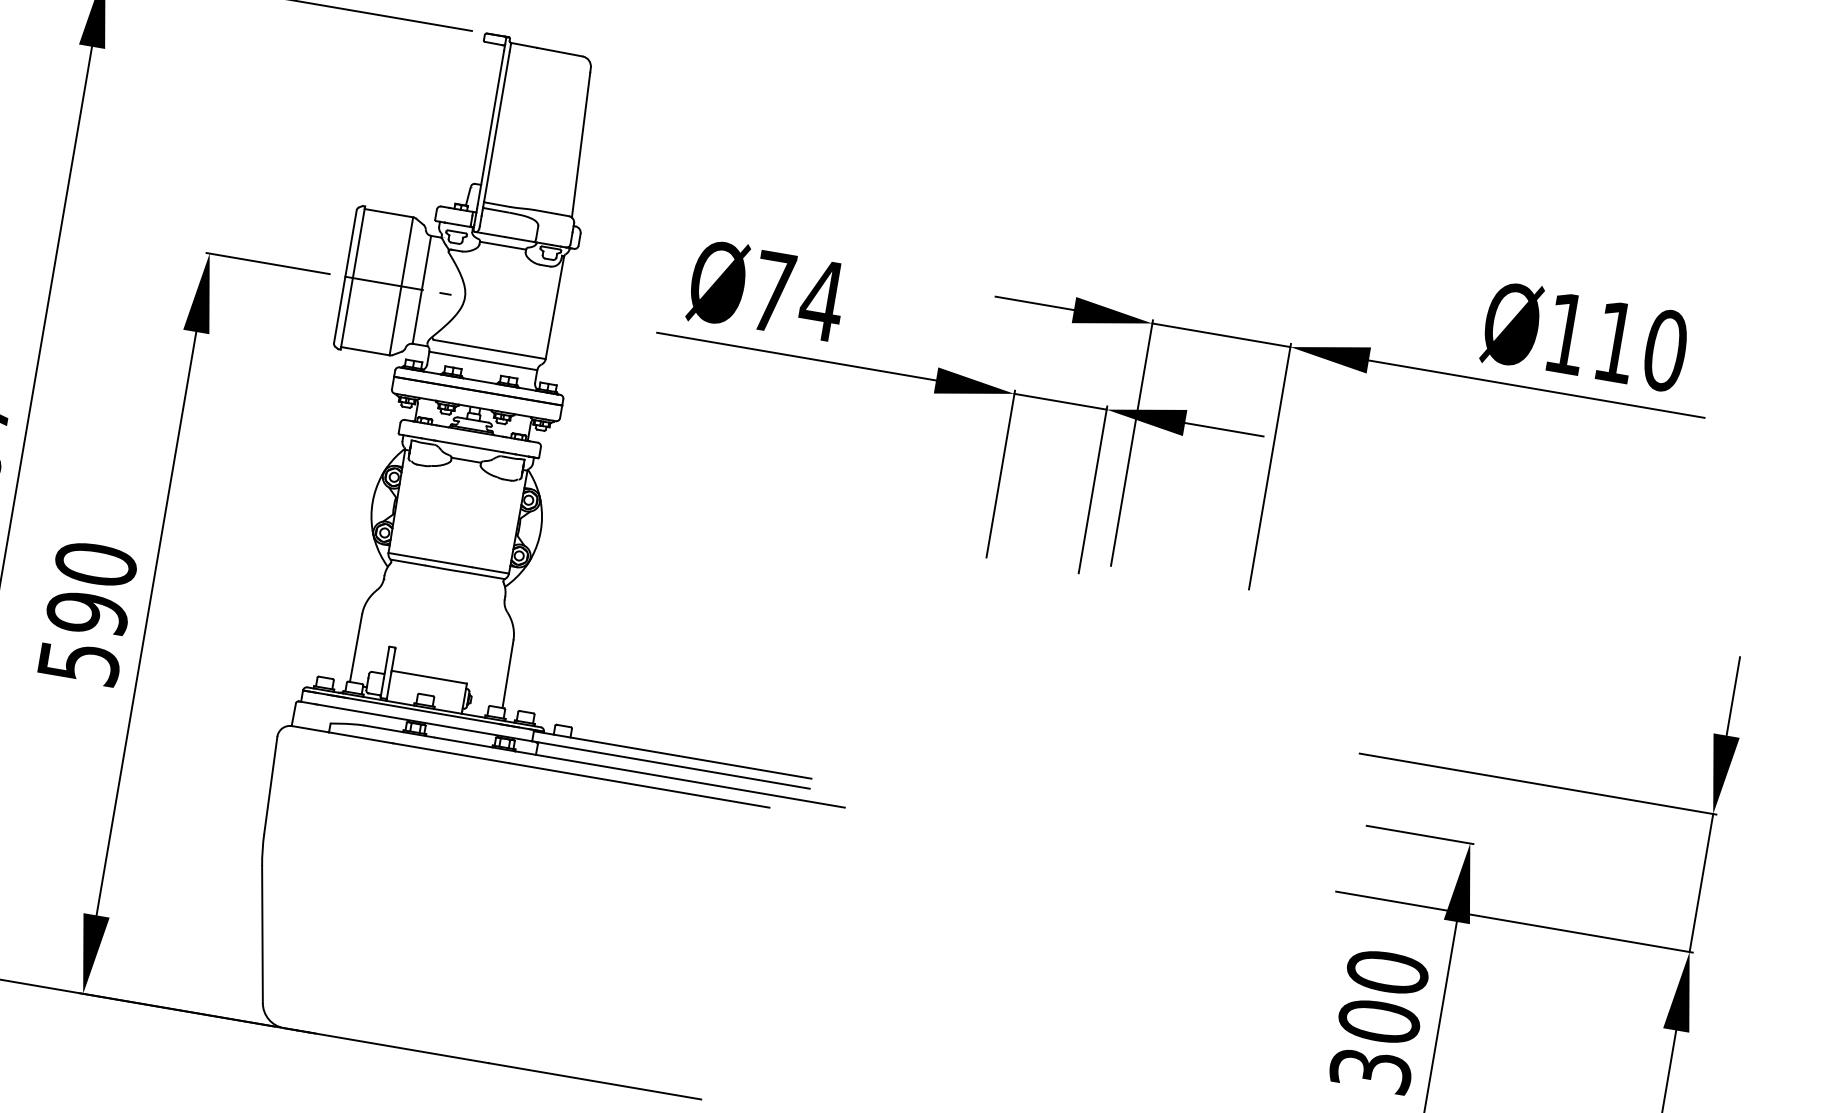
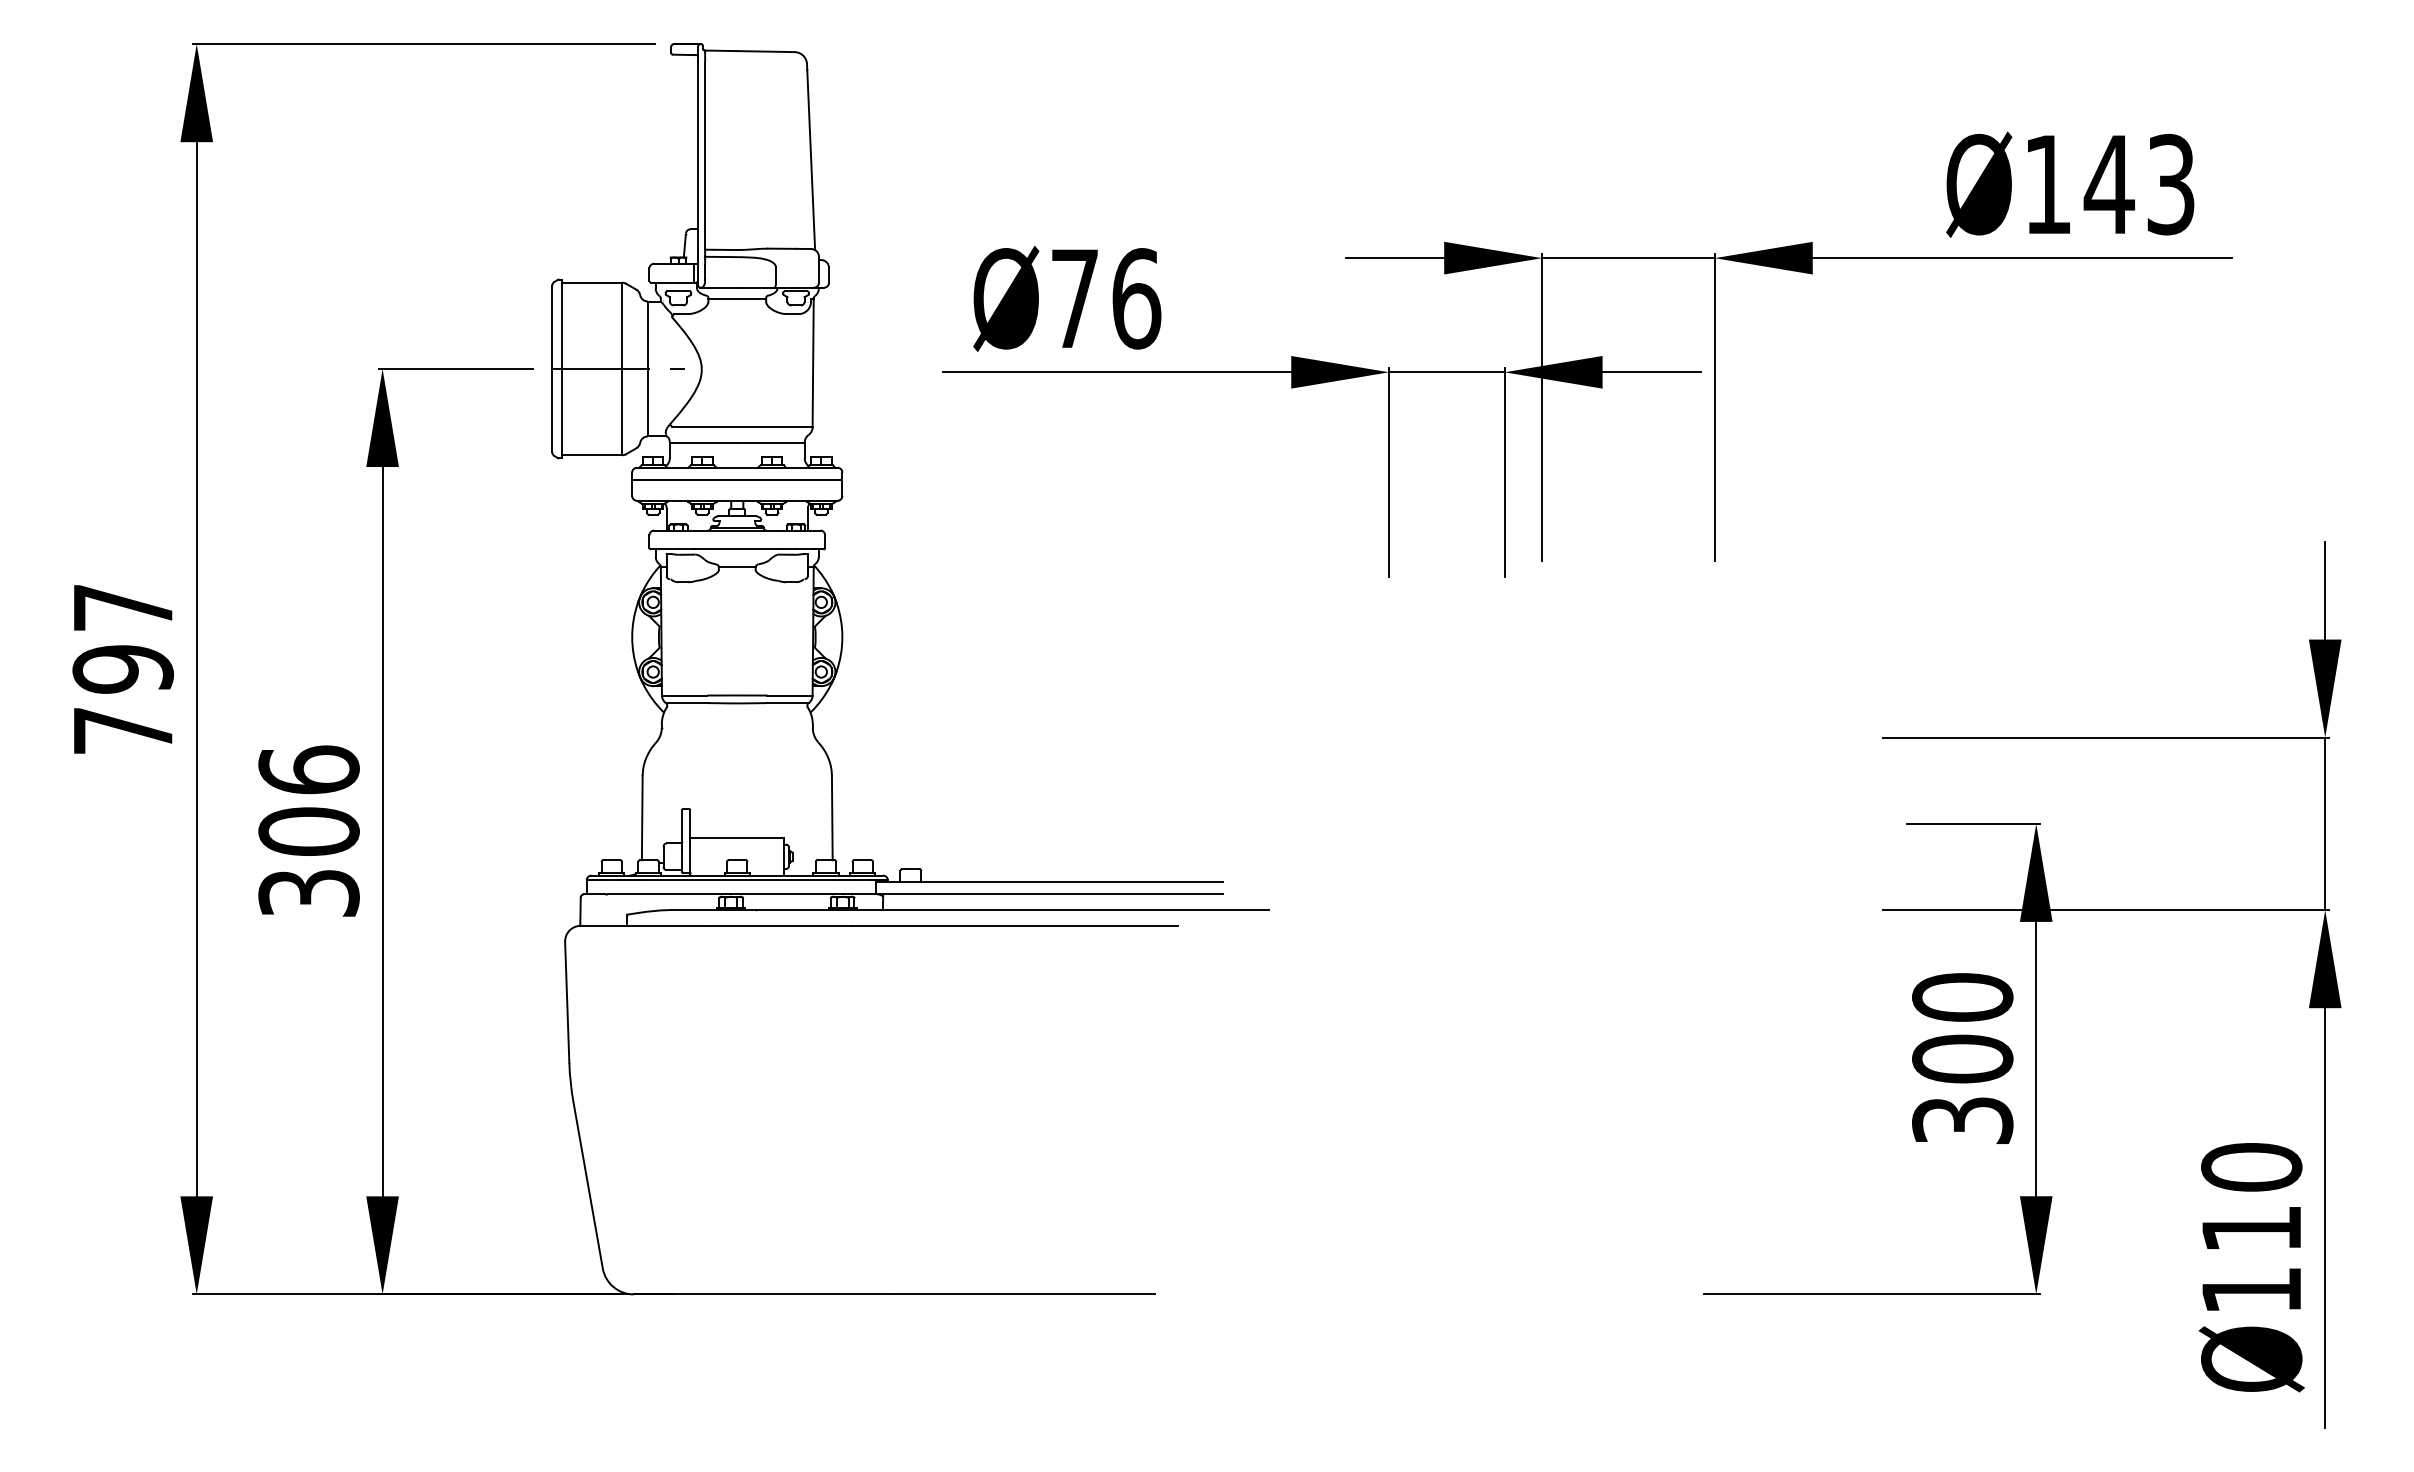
text: (822, 300) -> (1136, 298), Ø74 -> Ø76
text: (1640, 346) -> (2139, 184), Ø110 -> Ø143
text: (87, 612) -> (308, 830), 590 -> 306

